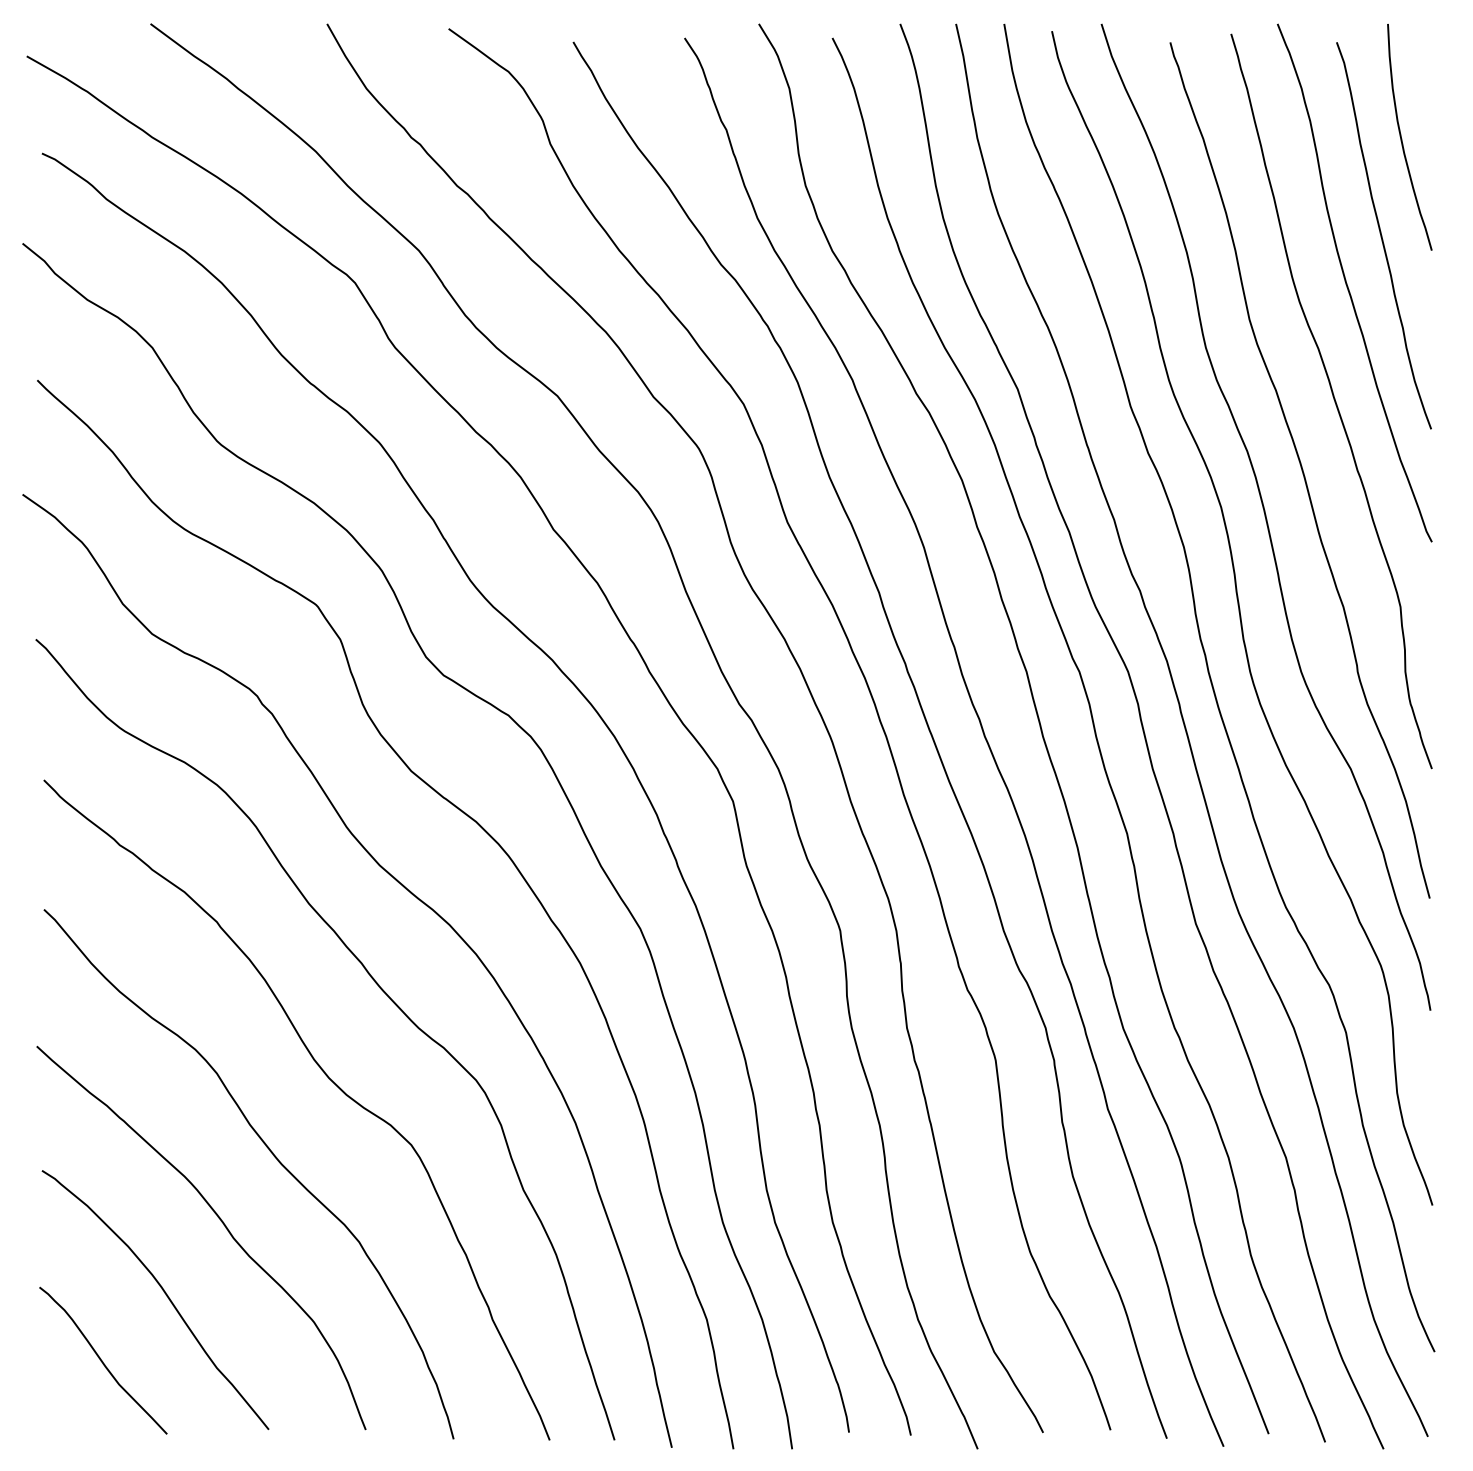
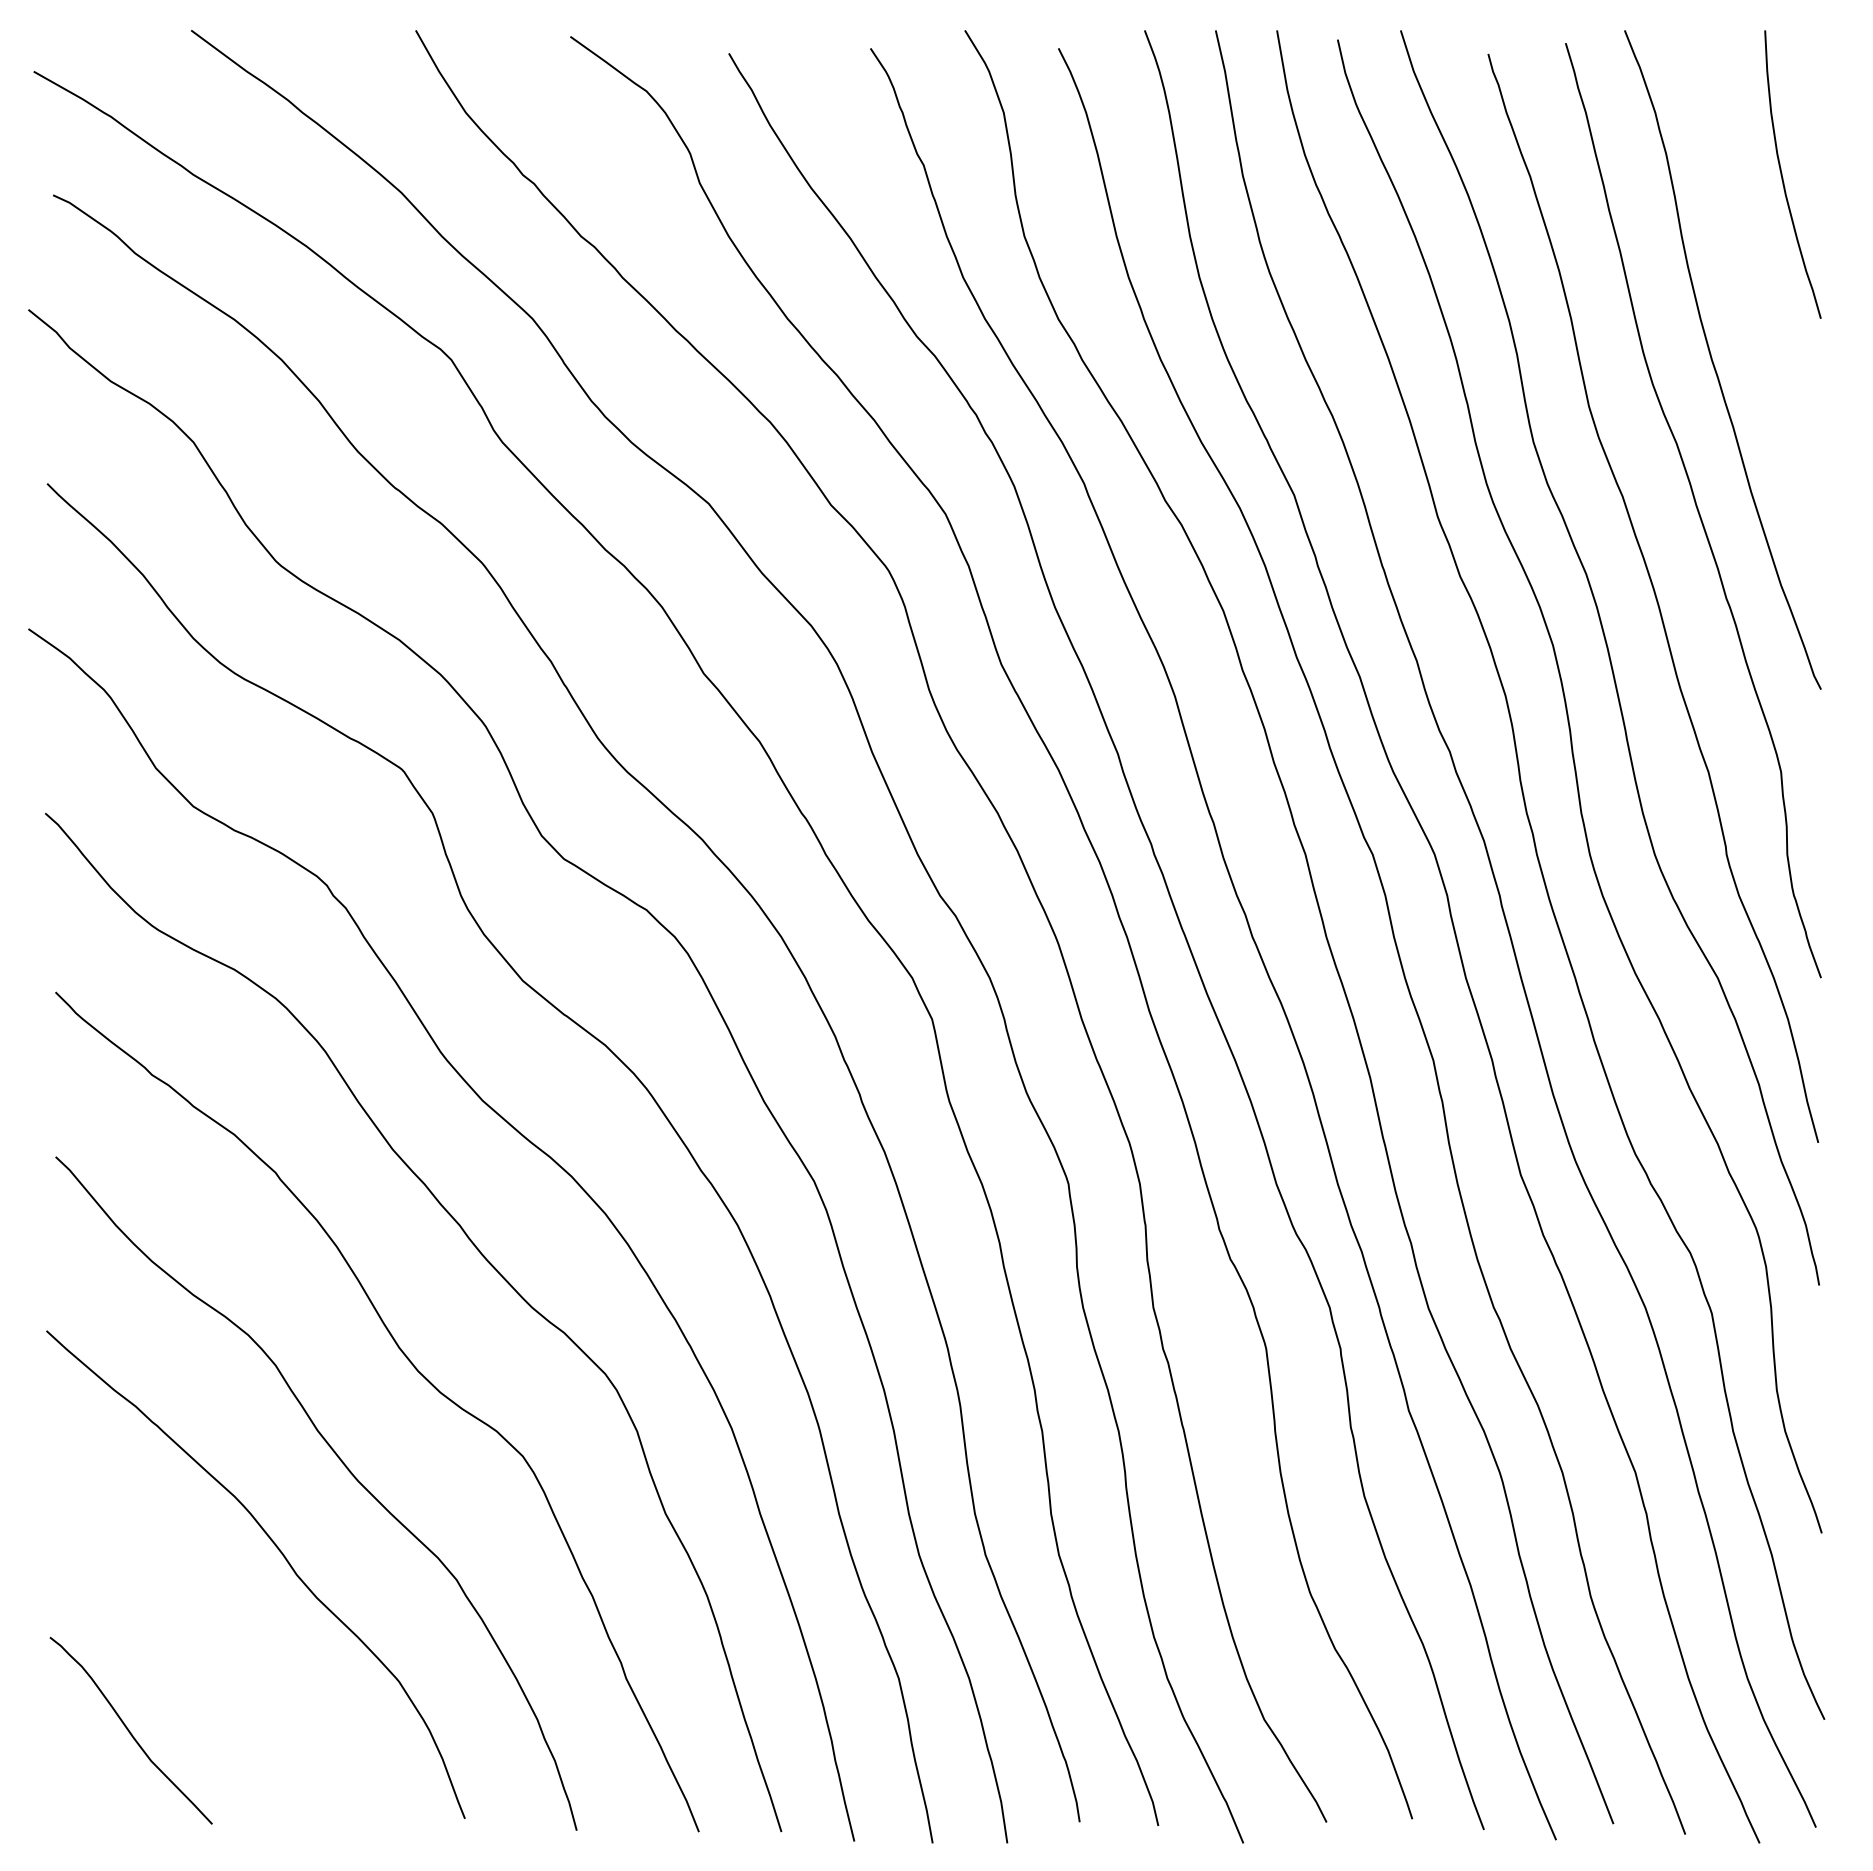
curve: (1381, 235) -> (1757, 299), removed
curve: (164, 1292) -> (208, 1644), removed

